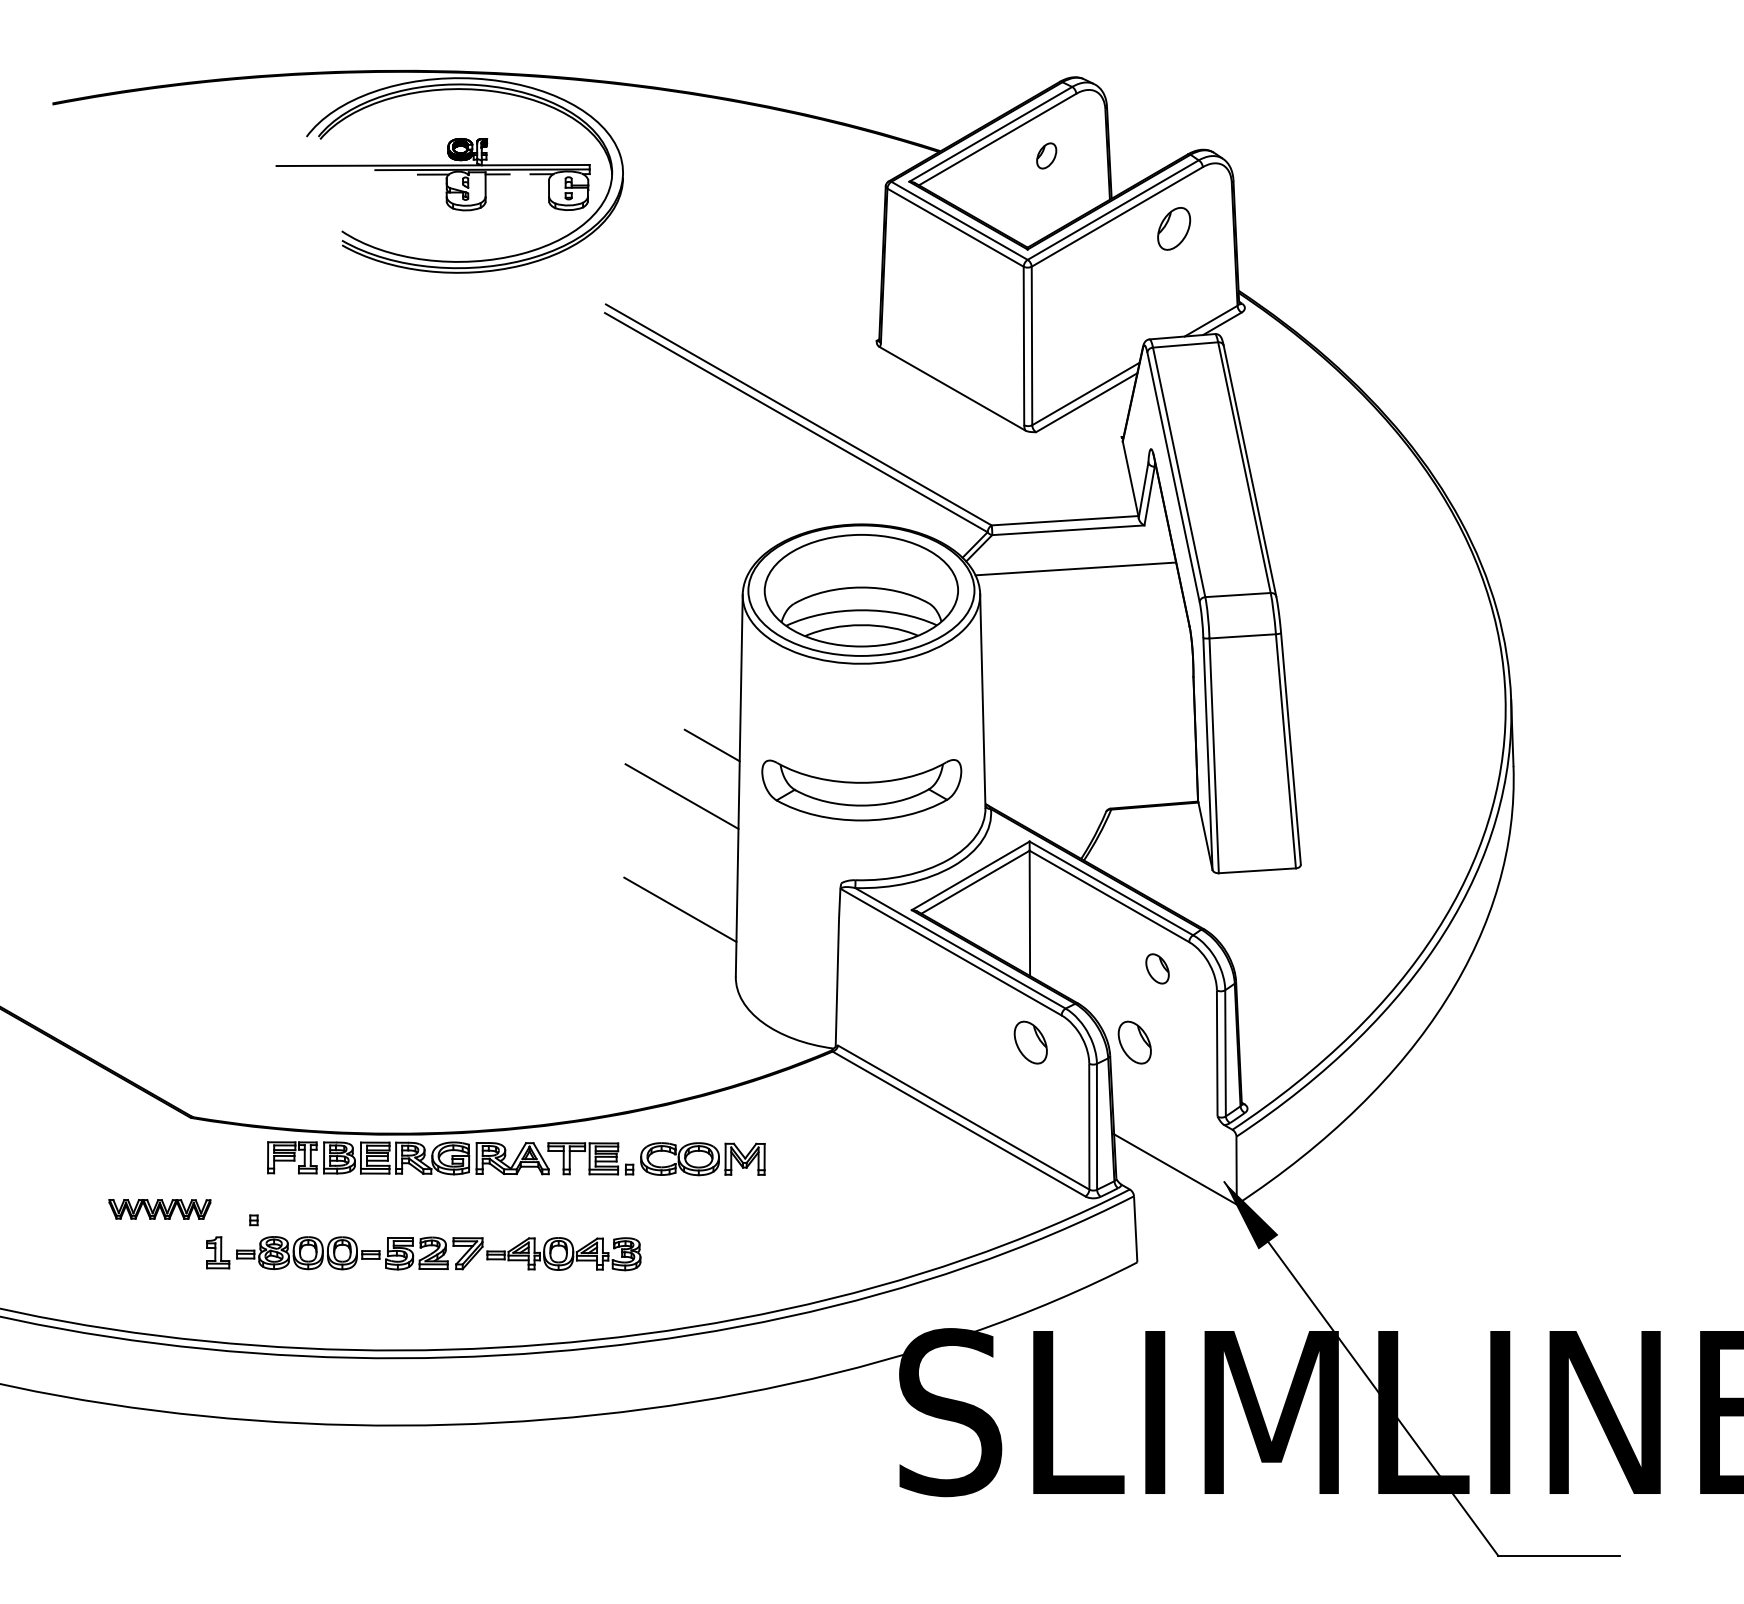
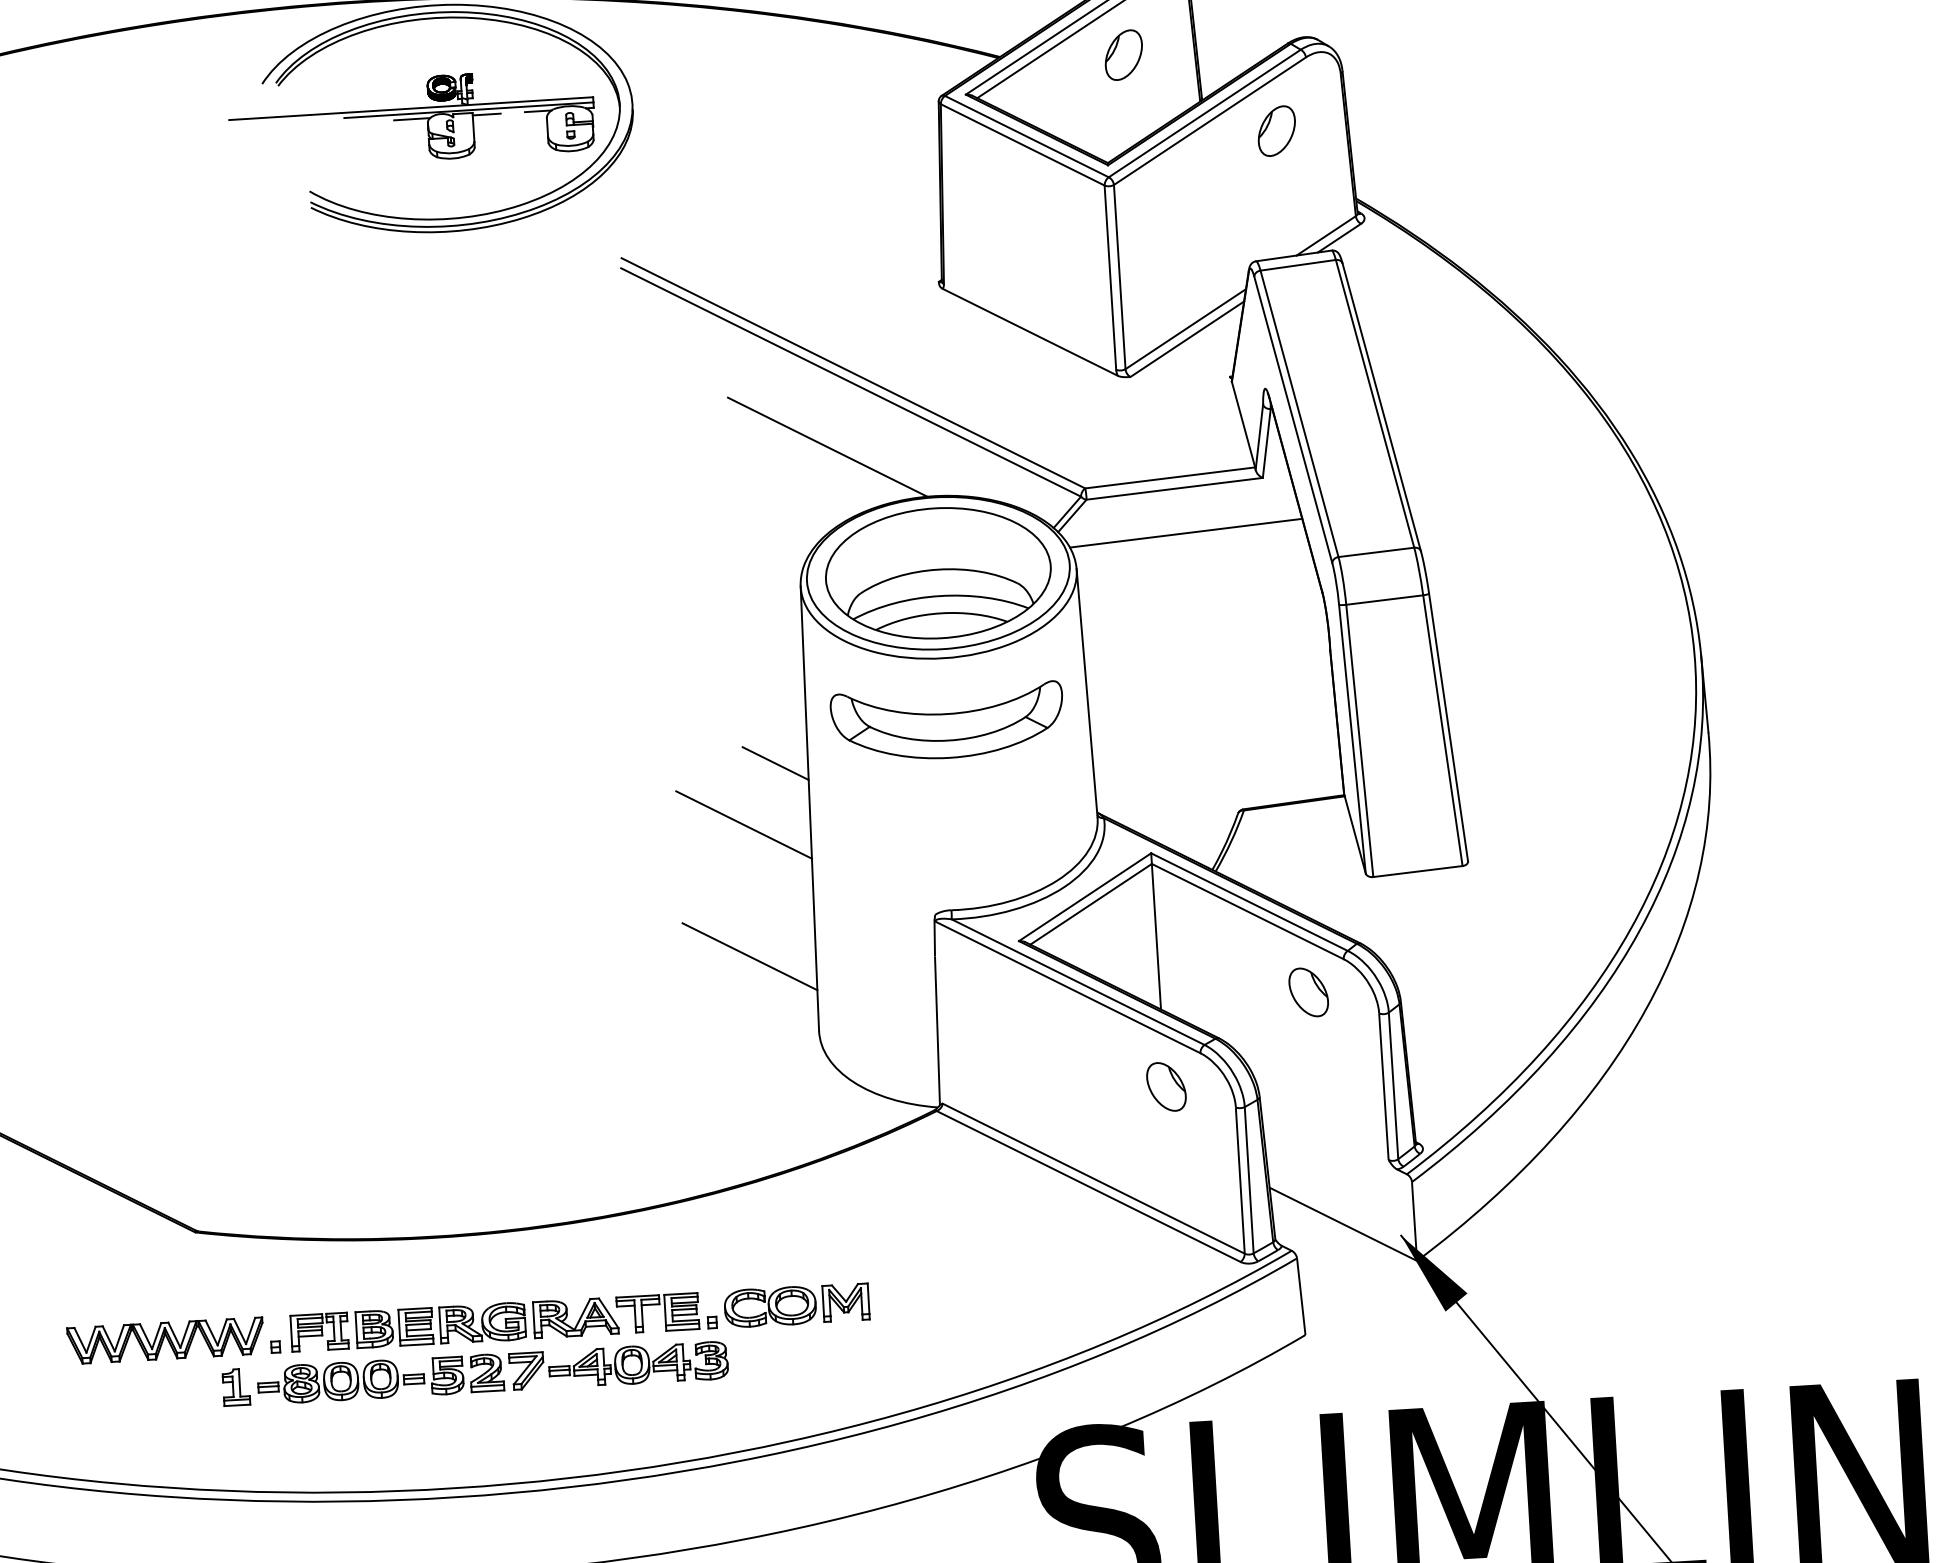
part: (1046, 155) -> (1123, 54), size x1.67
line: (772, 476) -> (827, 446), added
part: (861, 790) -> (947, 723), moved
part: (1157, 968) -> (1308, 992), size x1.43
part: (1134, 1042) -> (1286, 1079), removed
part: (516, 1158) -> (580, 1317), moved
part: (159, 1209) -> (165, 1341), size x1.67

